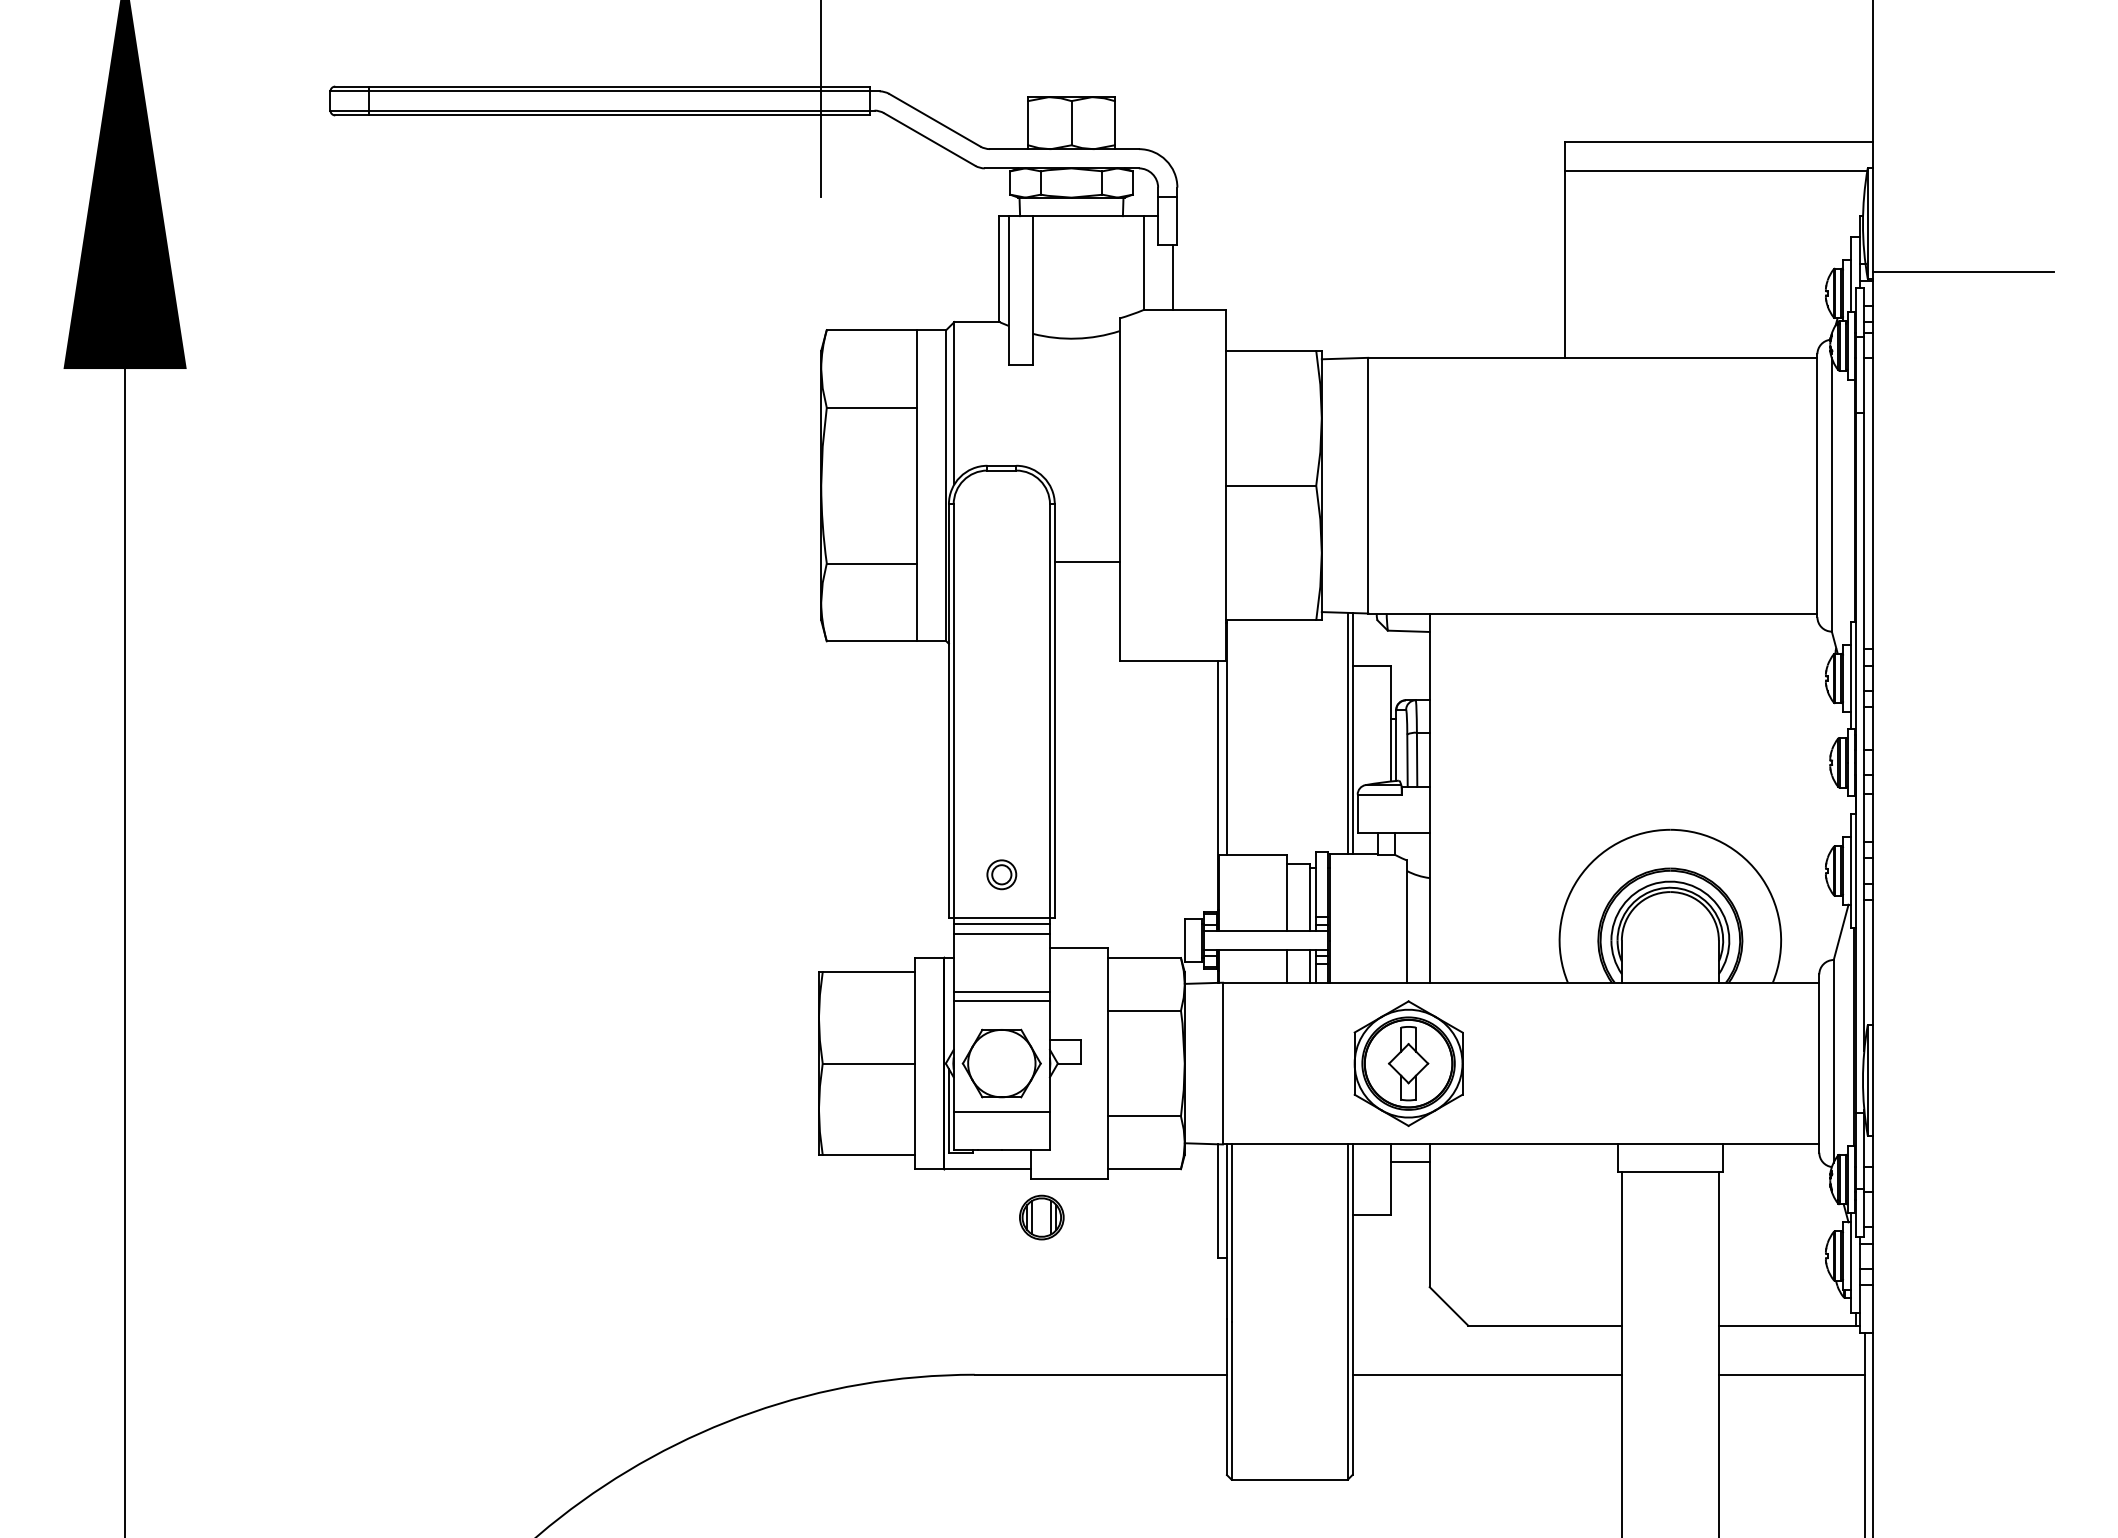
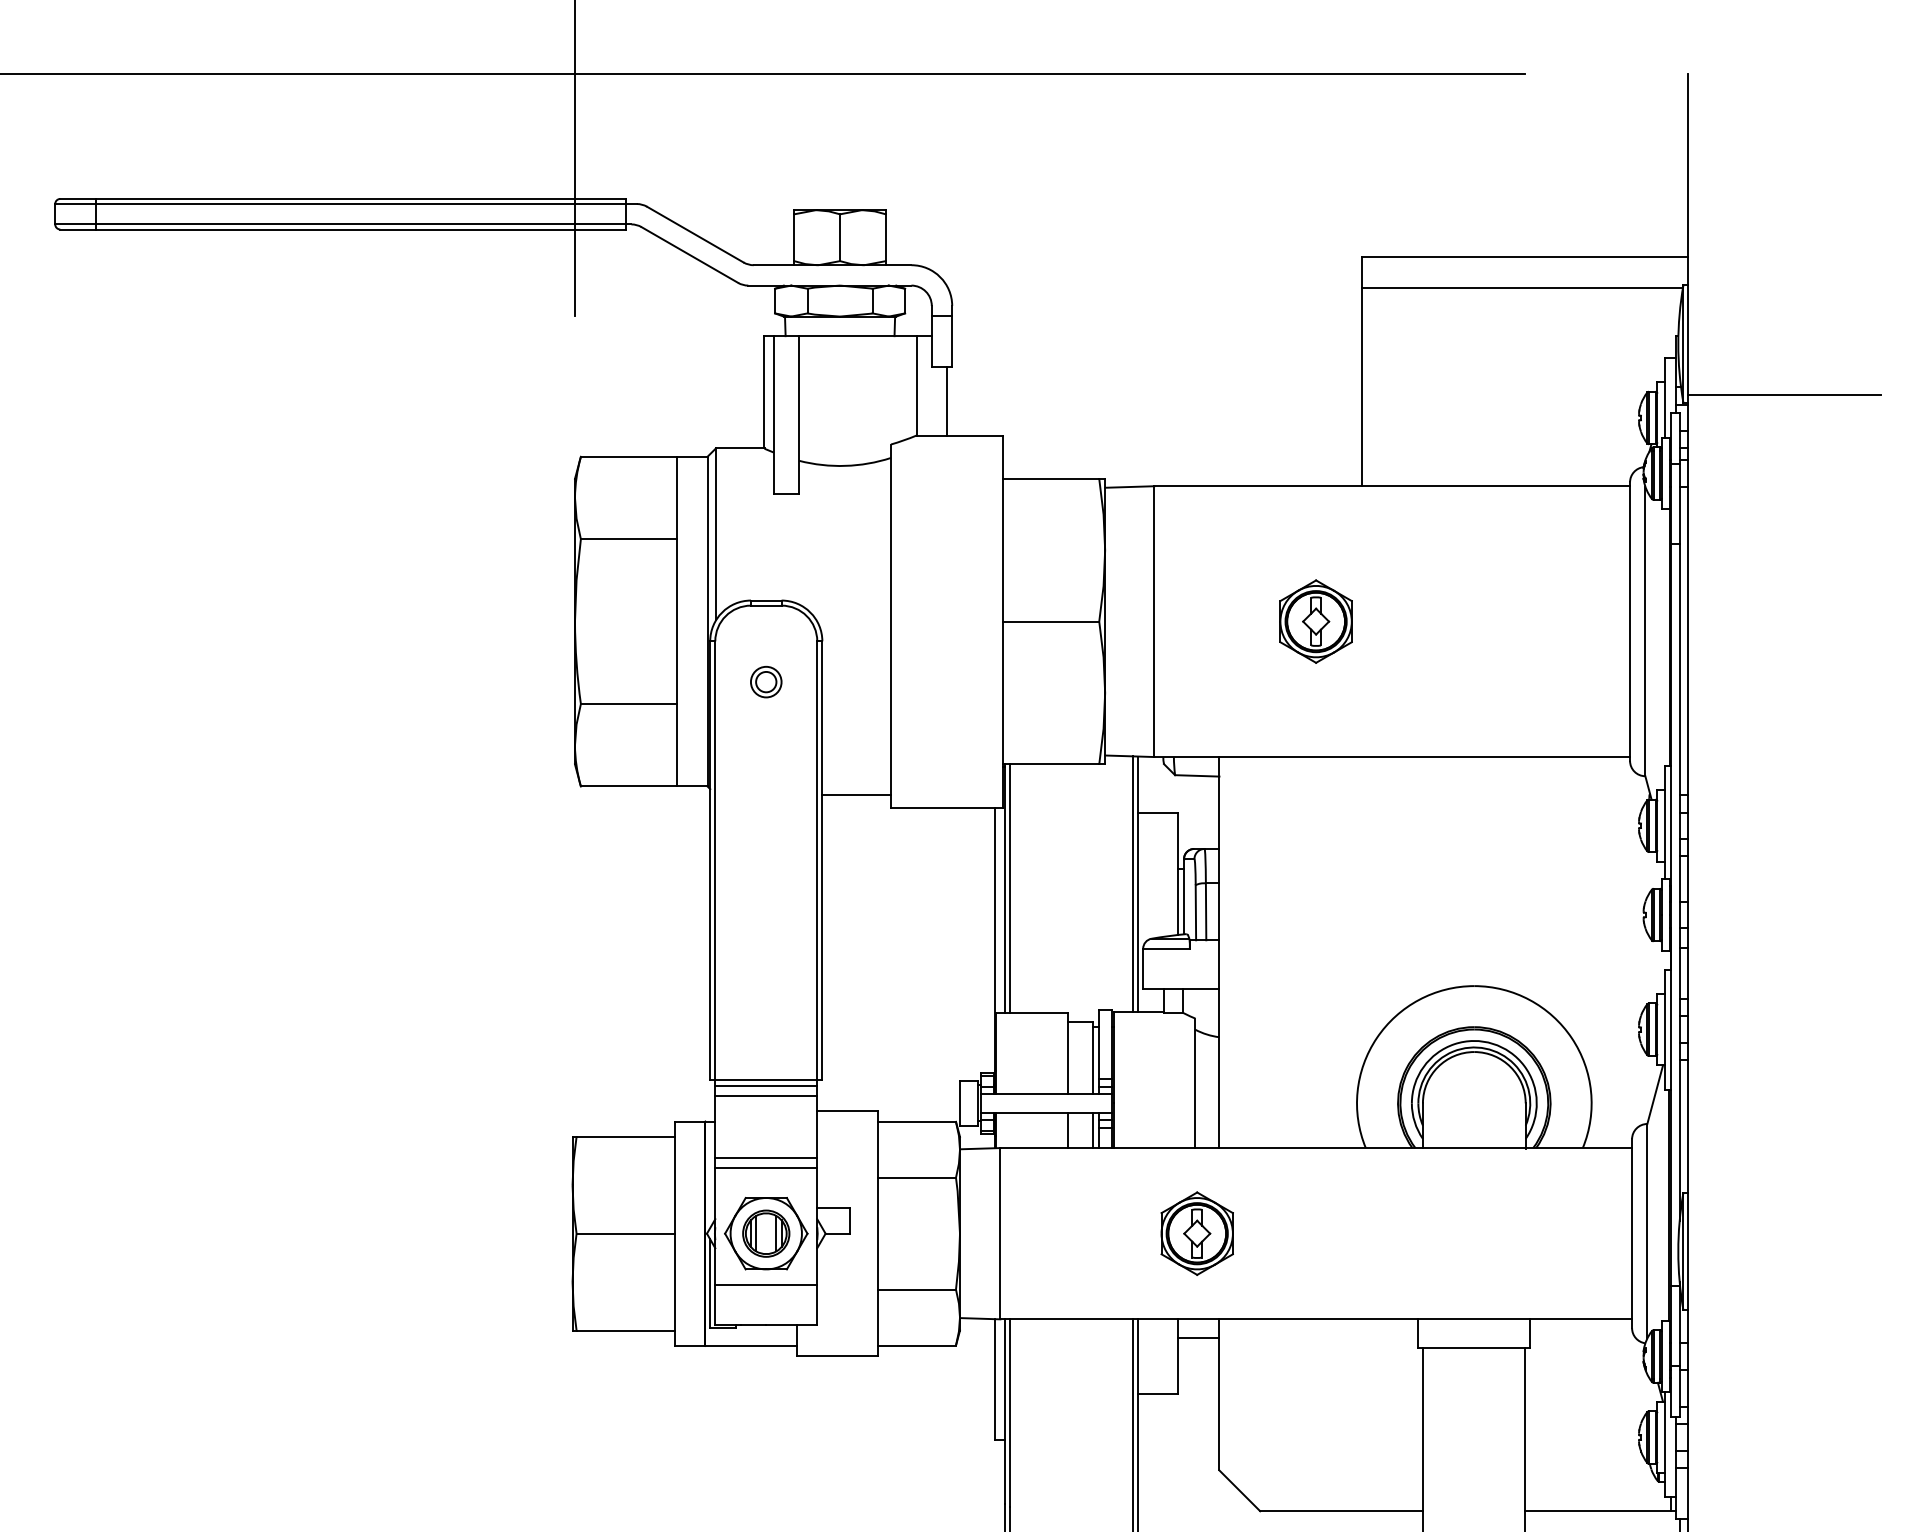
part: (1520, 485) -> (1315, 621), added
line: (1086, 562) -> (855, 795), moved
line: (1231, 737) -> (1009, 888), added
part: (1001, 874) -> (765, 681), moved
part: (1408, 1063) -> (1196, 1233), size x0.62
part: (1041, 1217) -> (765, 1233), moved

